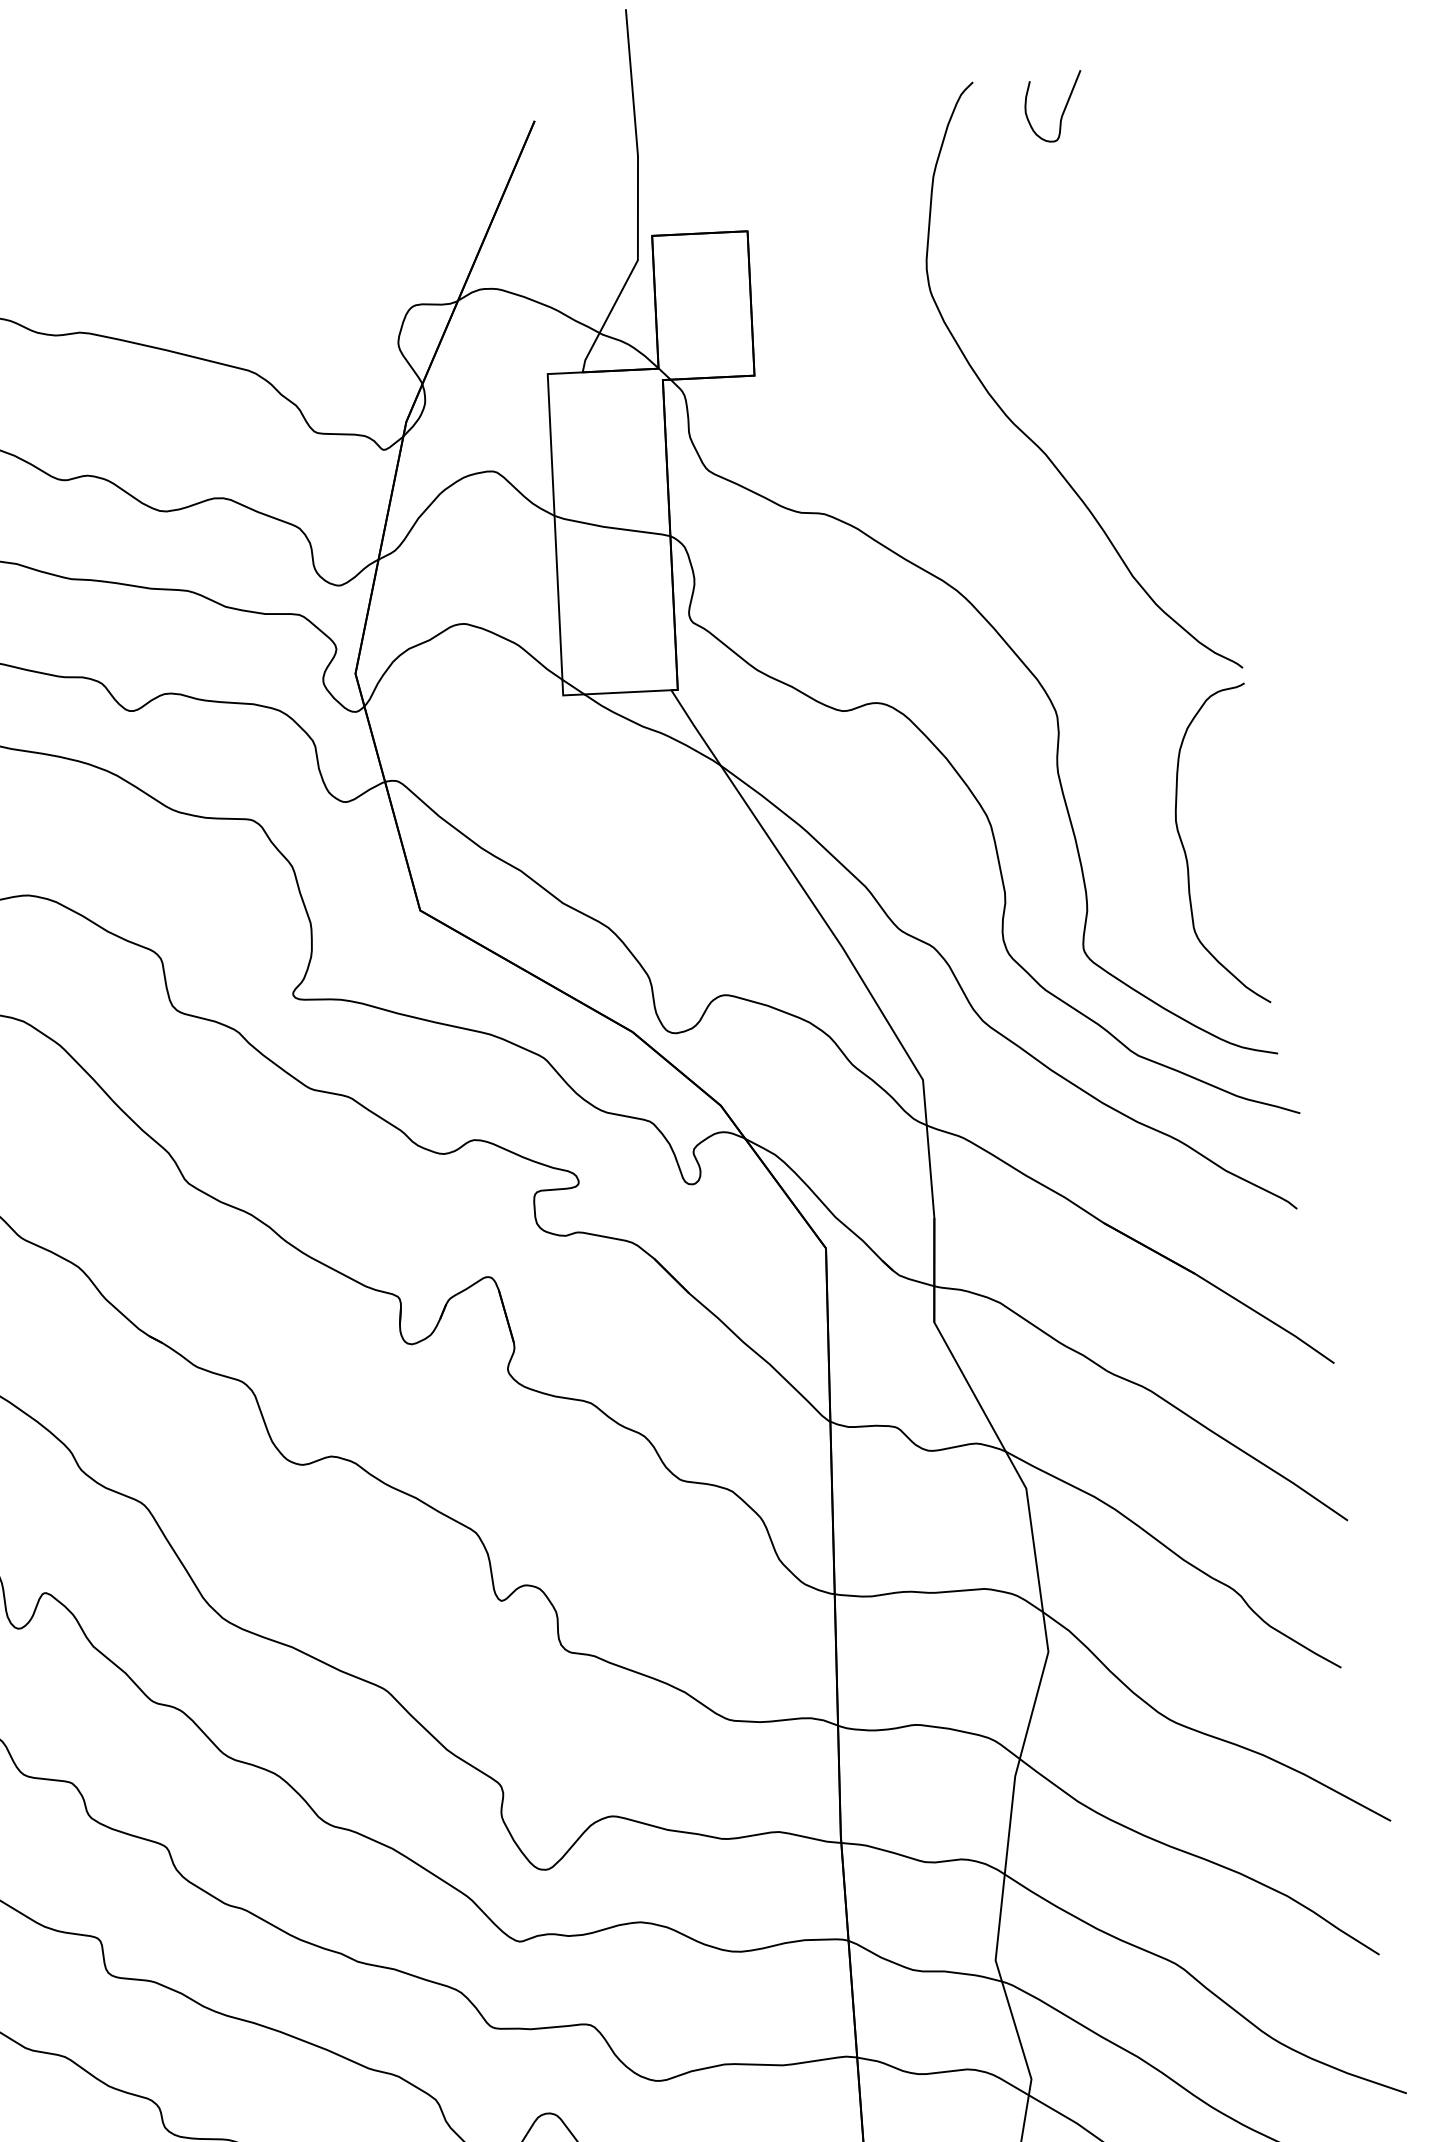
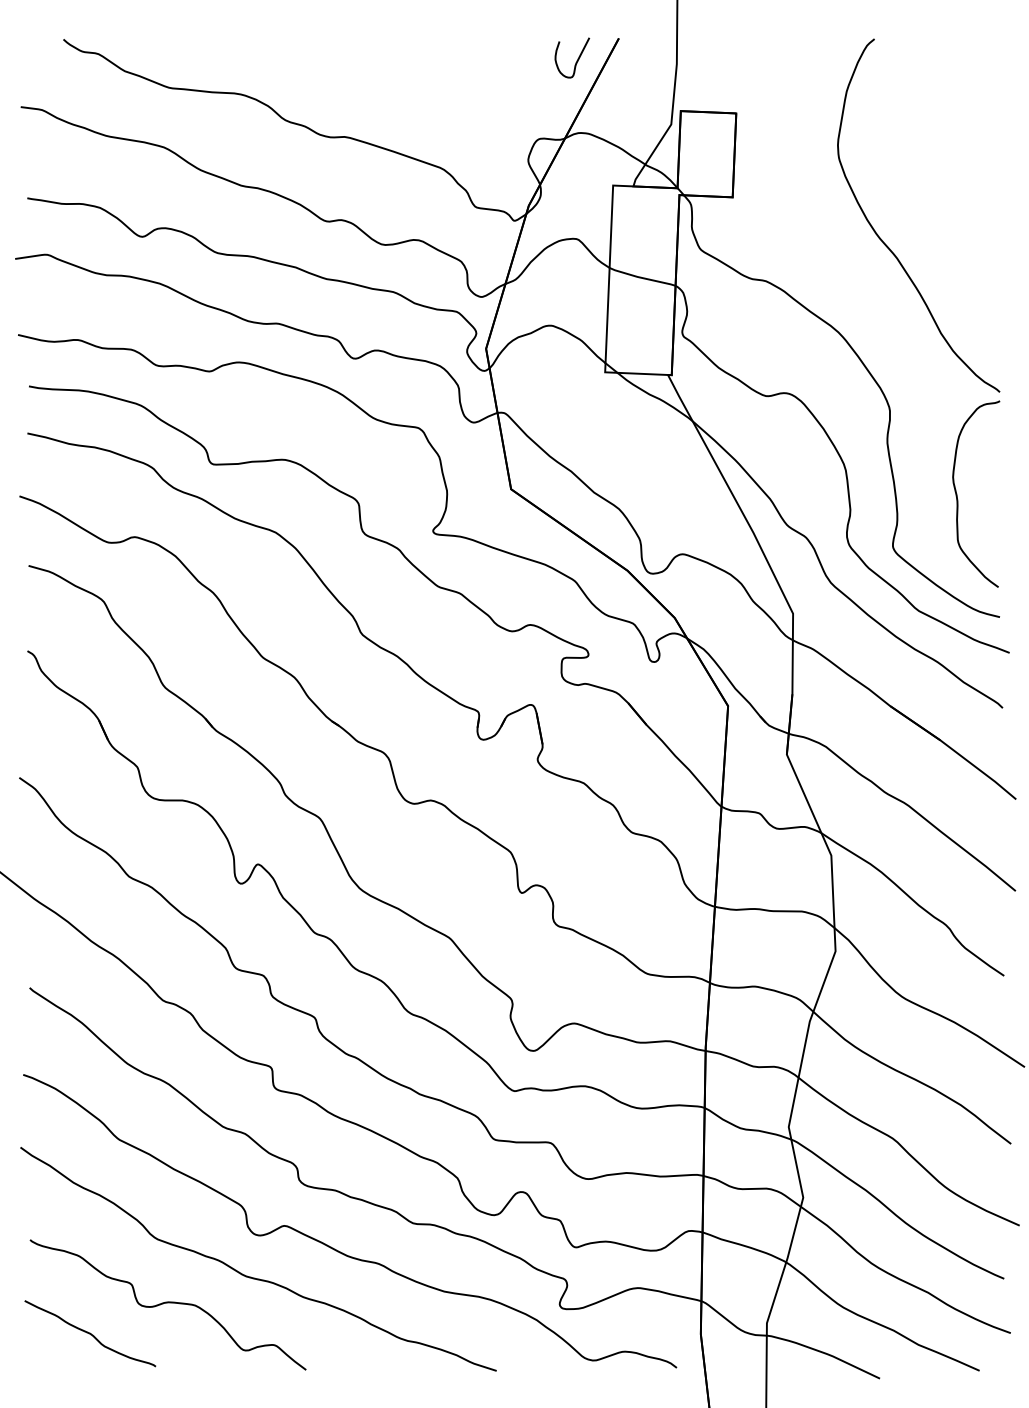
curve: (1061, 111) -> (576, 60), moved

